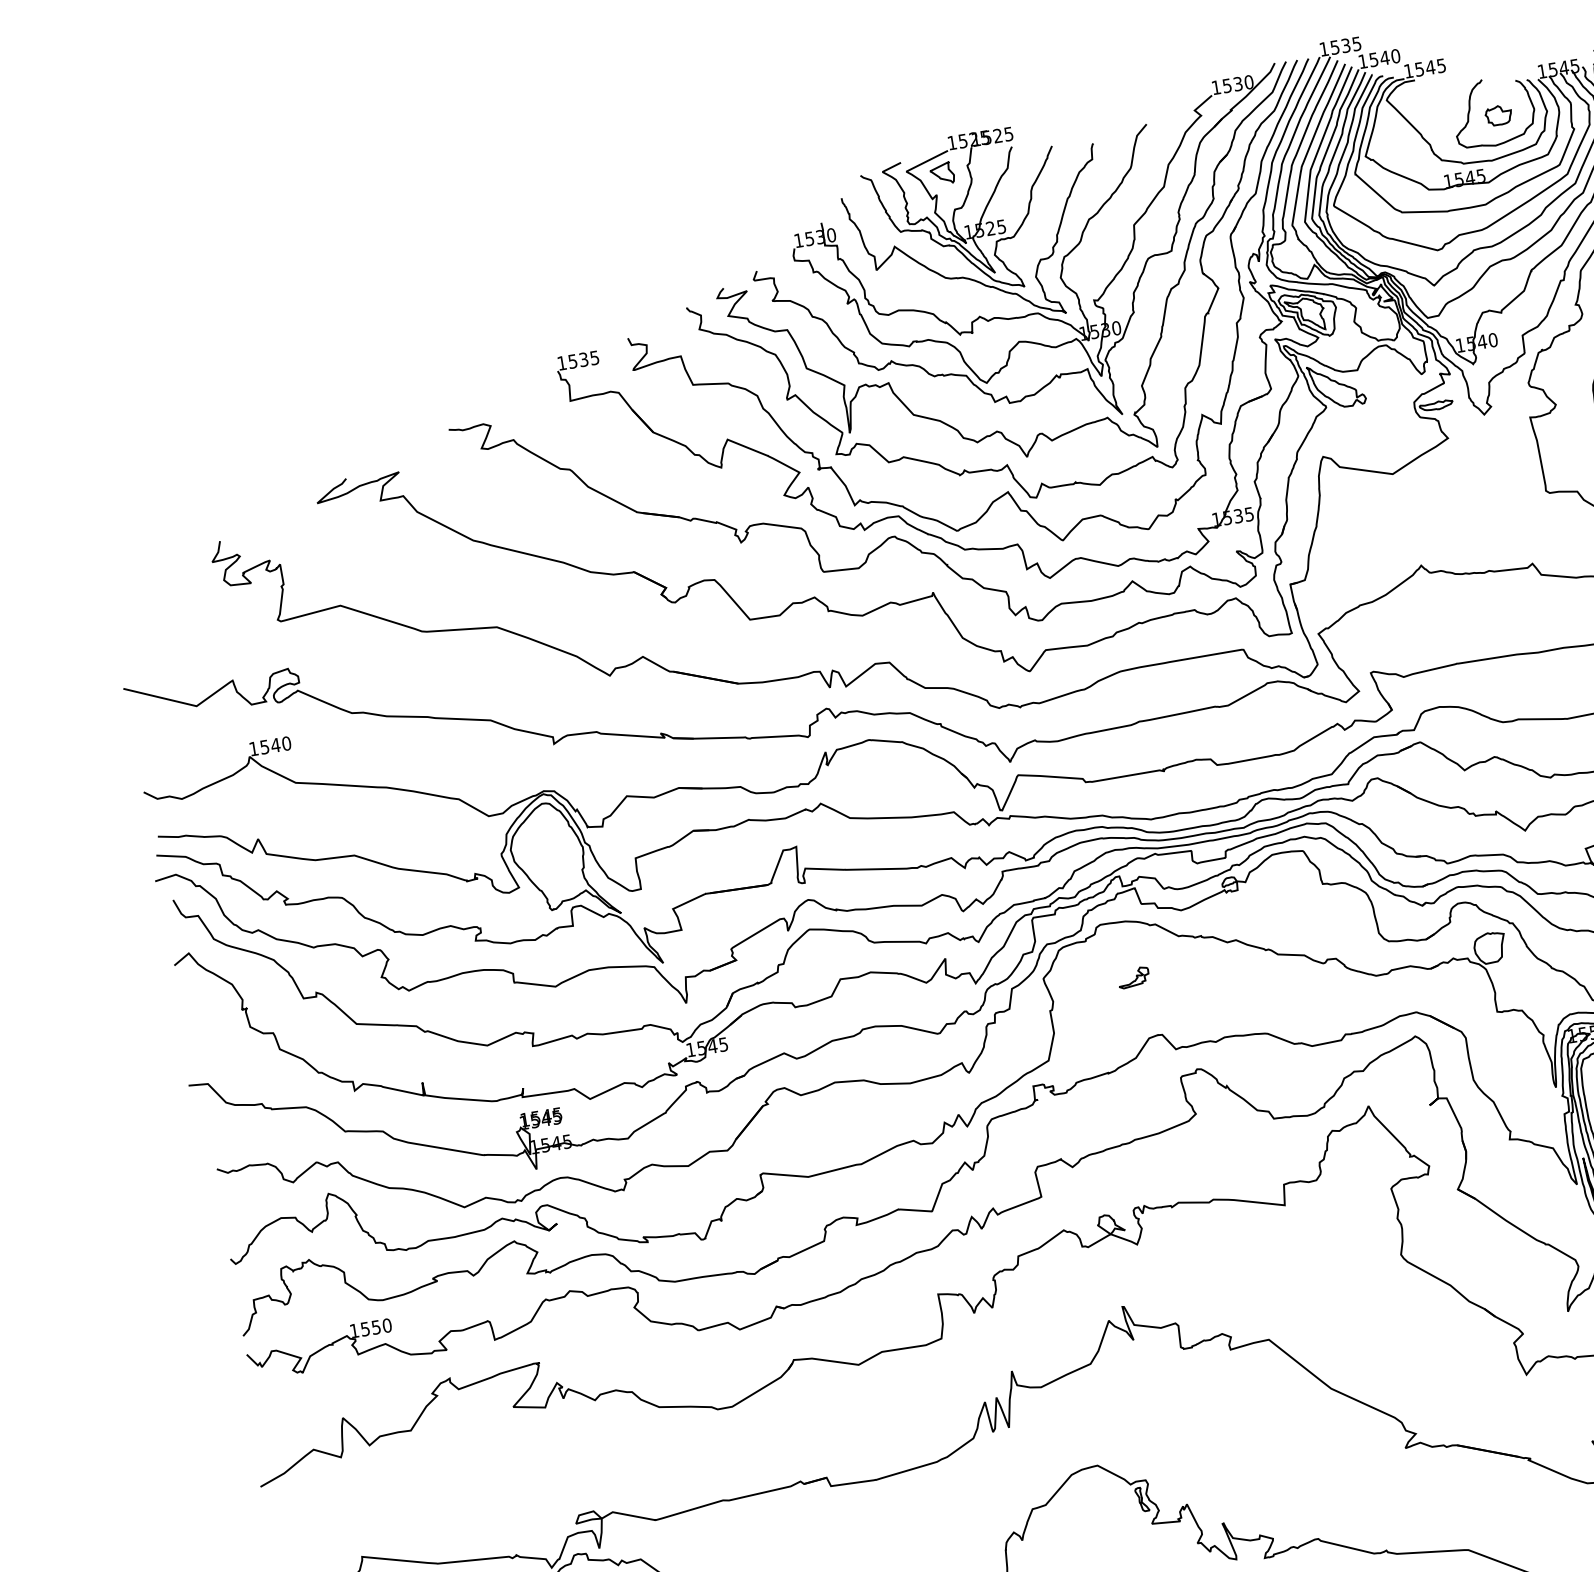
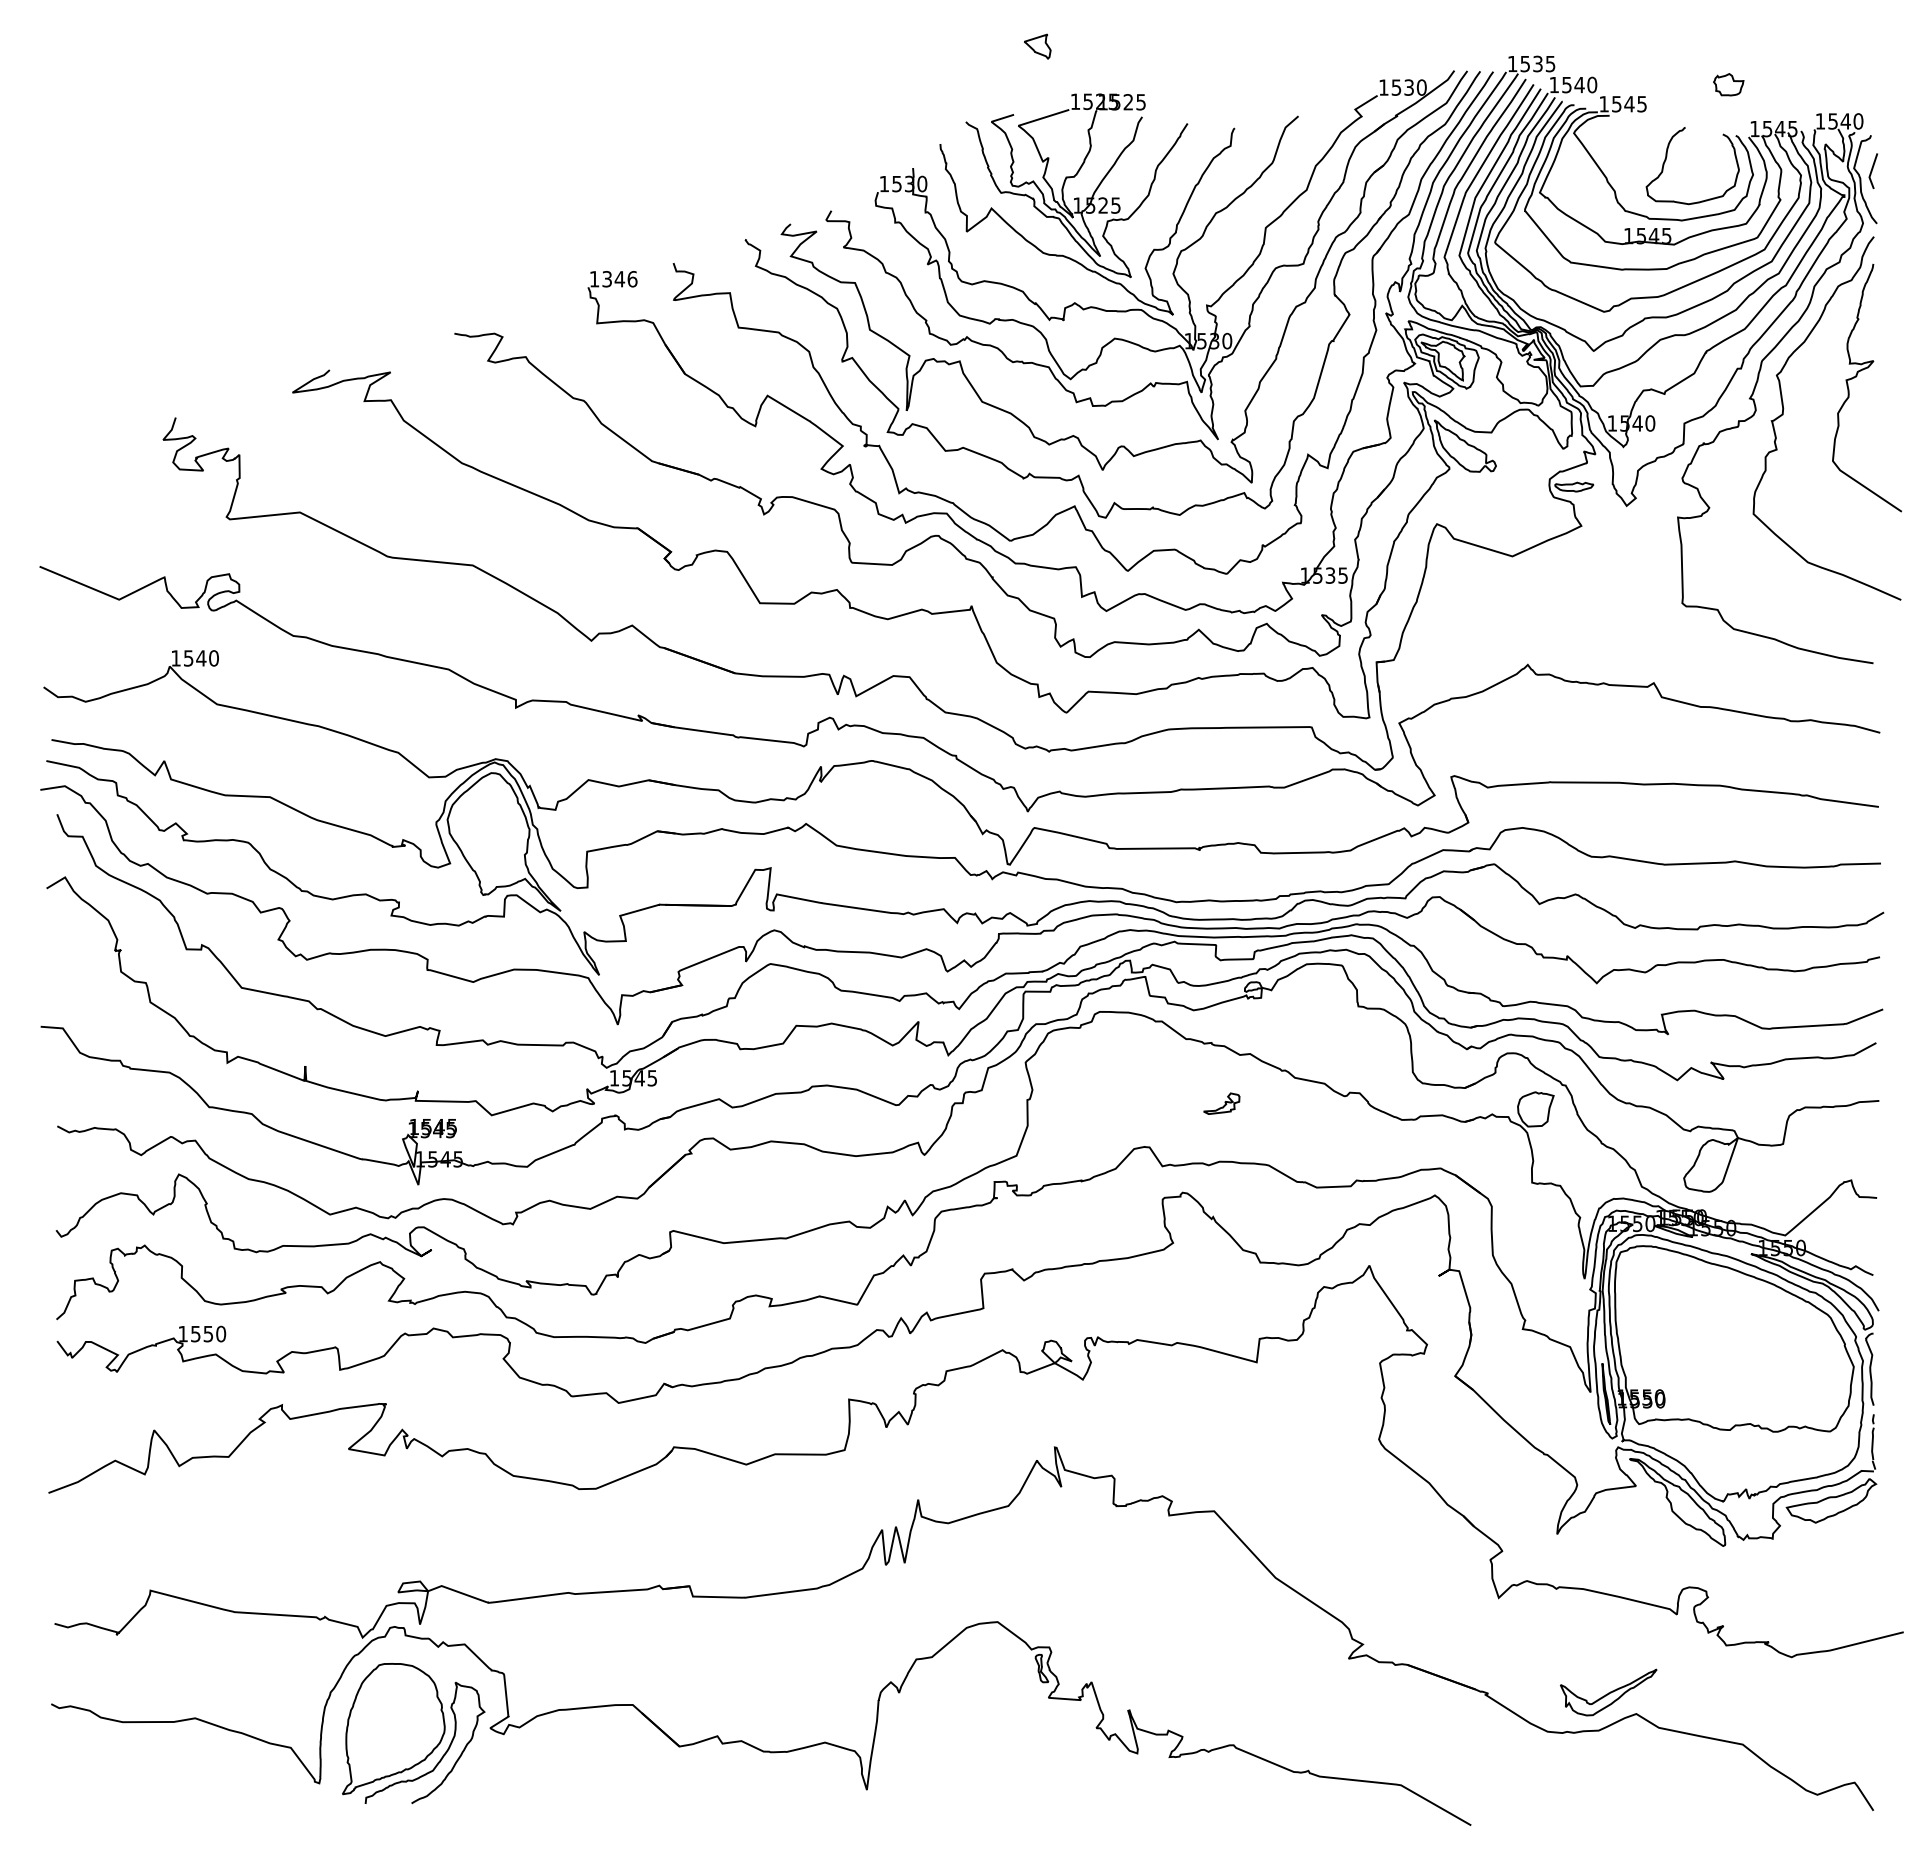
part: (1498, 115) -> (1728, 84), moved
part: (942, 173) -> (1037, 46), moved
text: (584, 359) -> (620, 279), 1535 -> 1346
part: (1133, 977) -> (1221, 1103), moved

